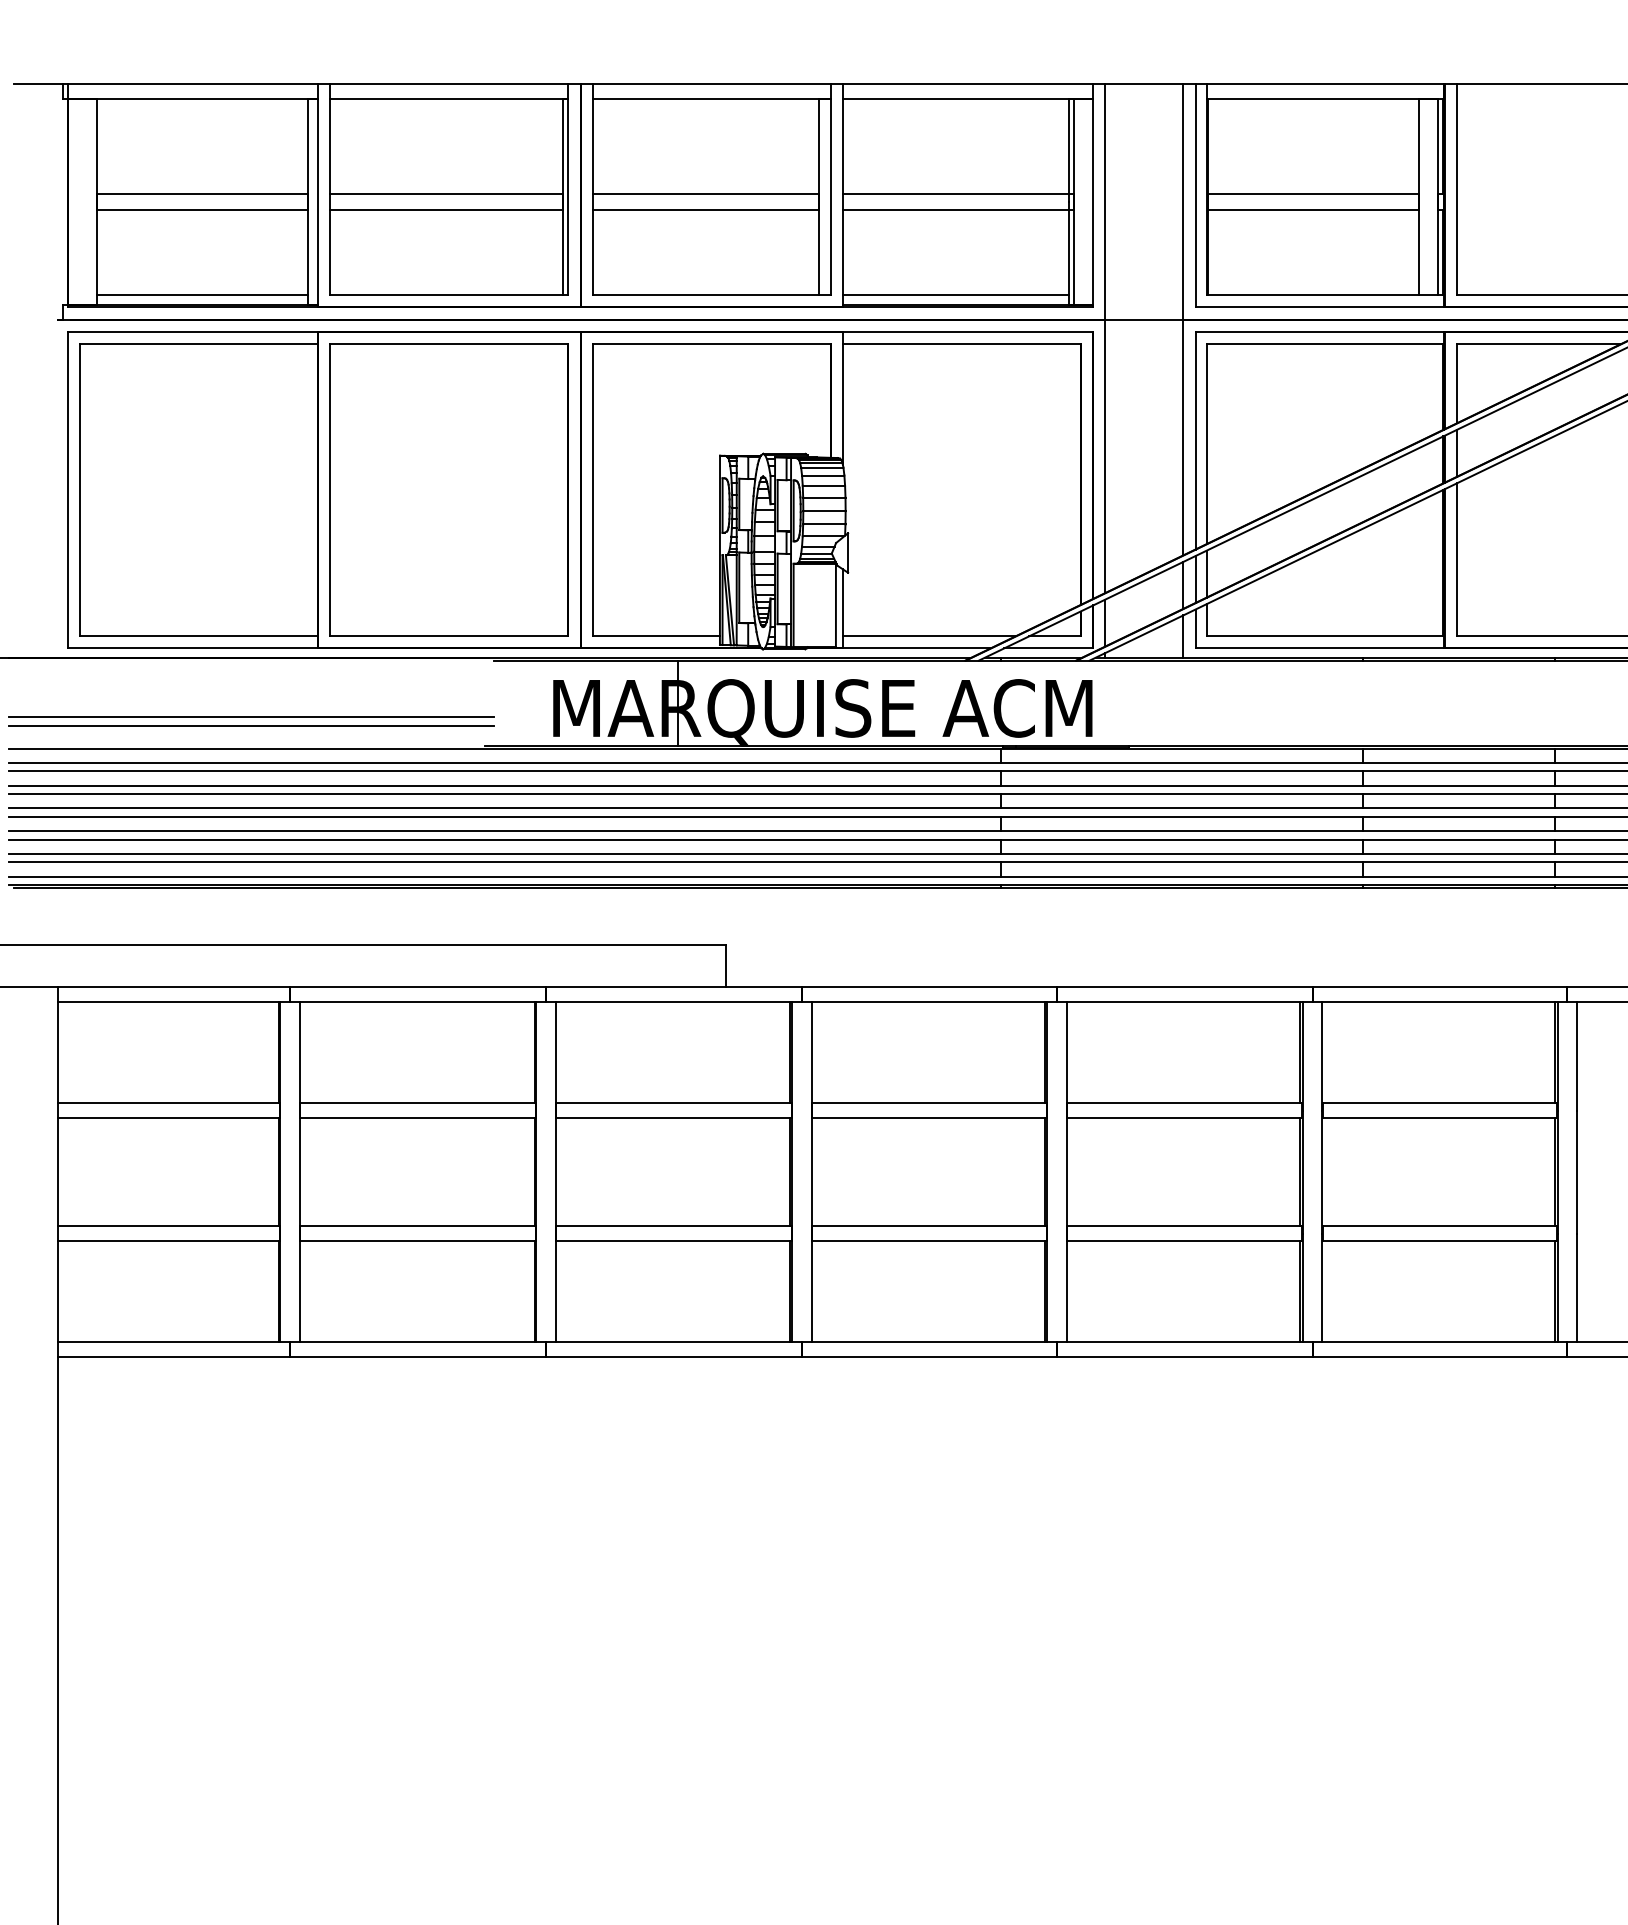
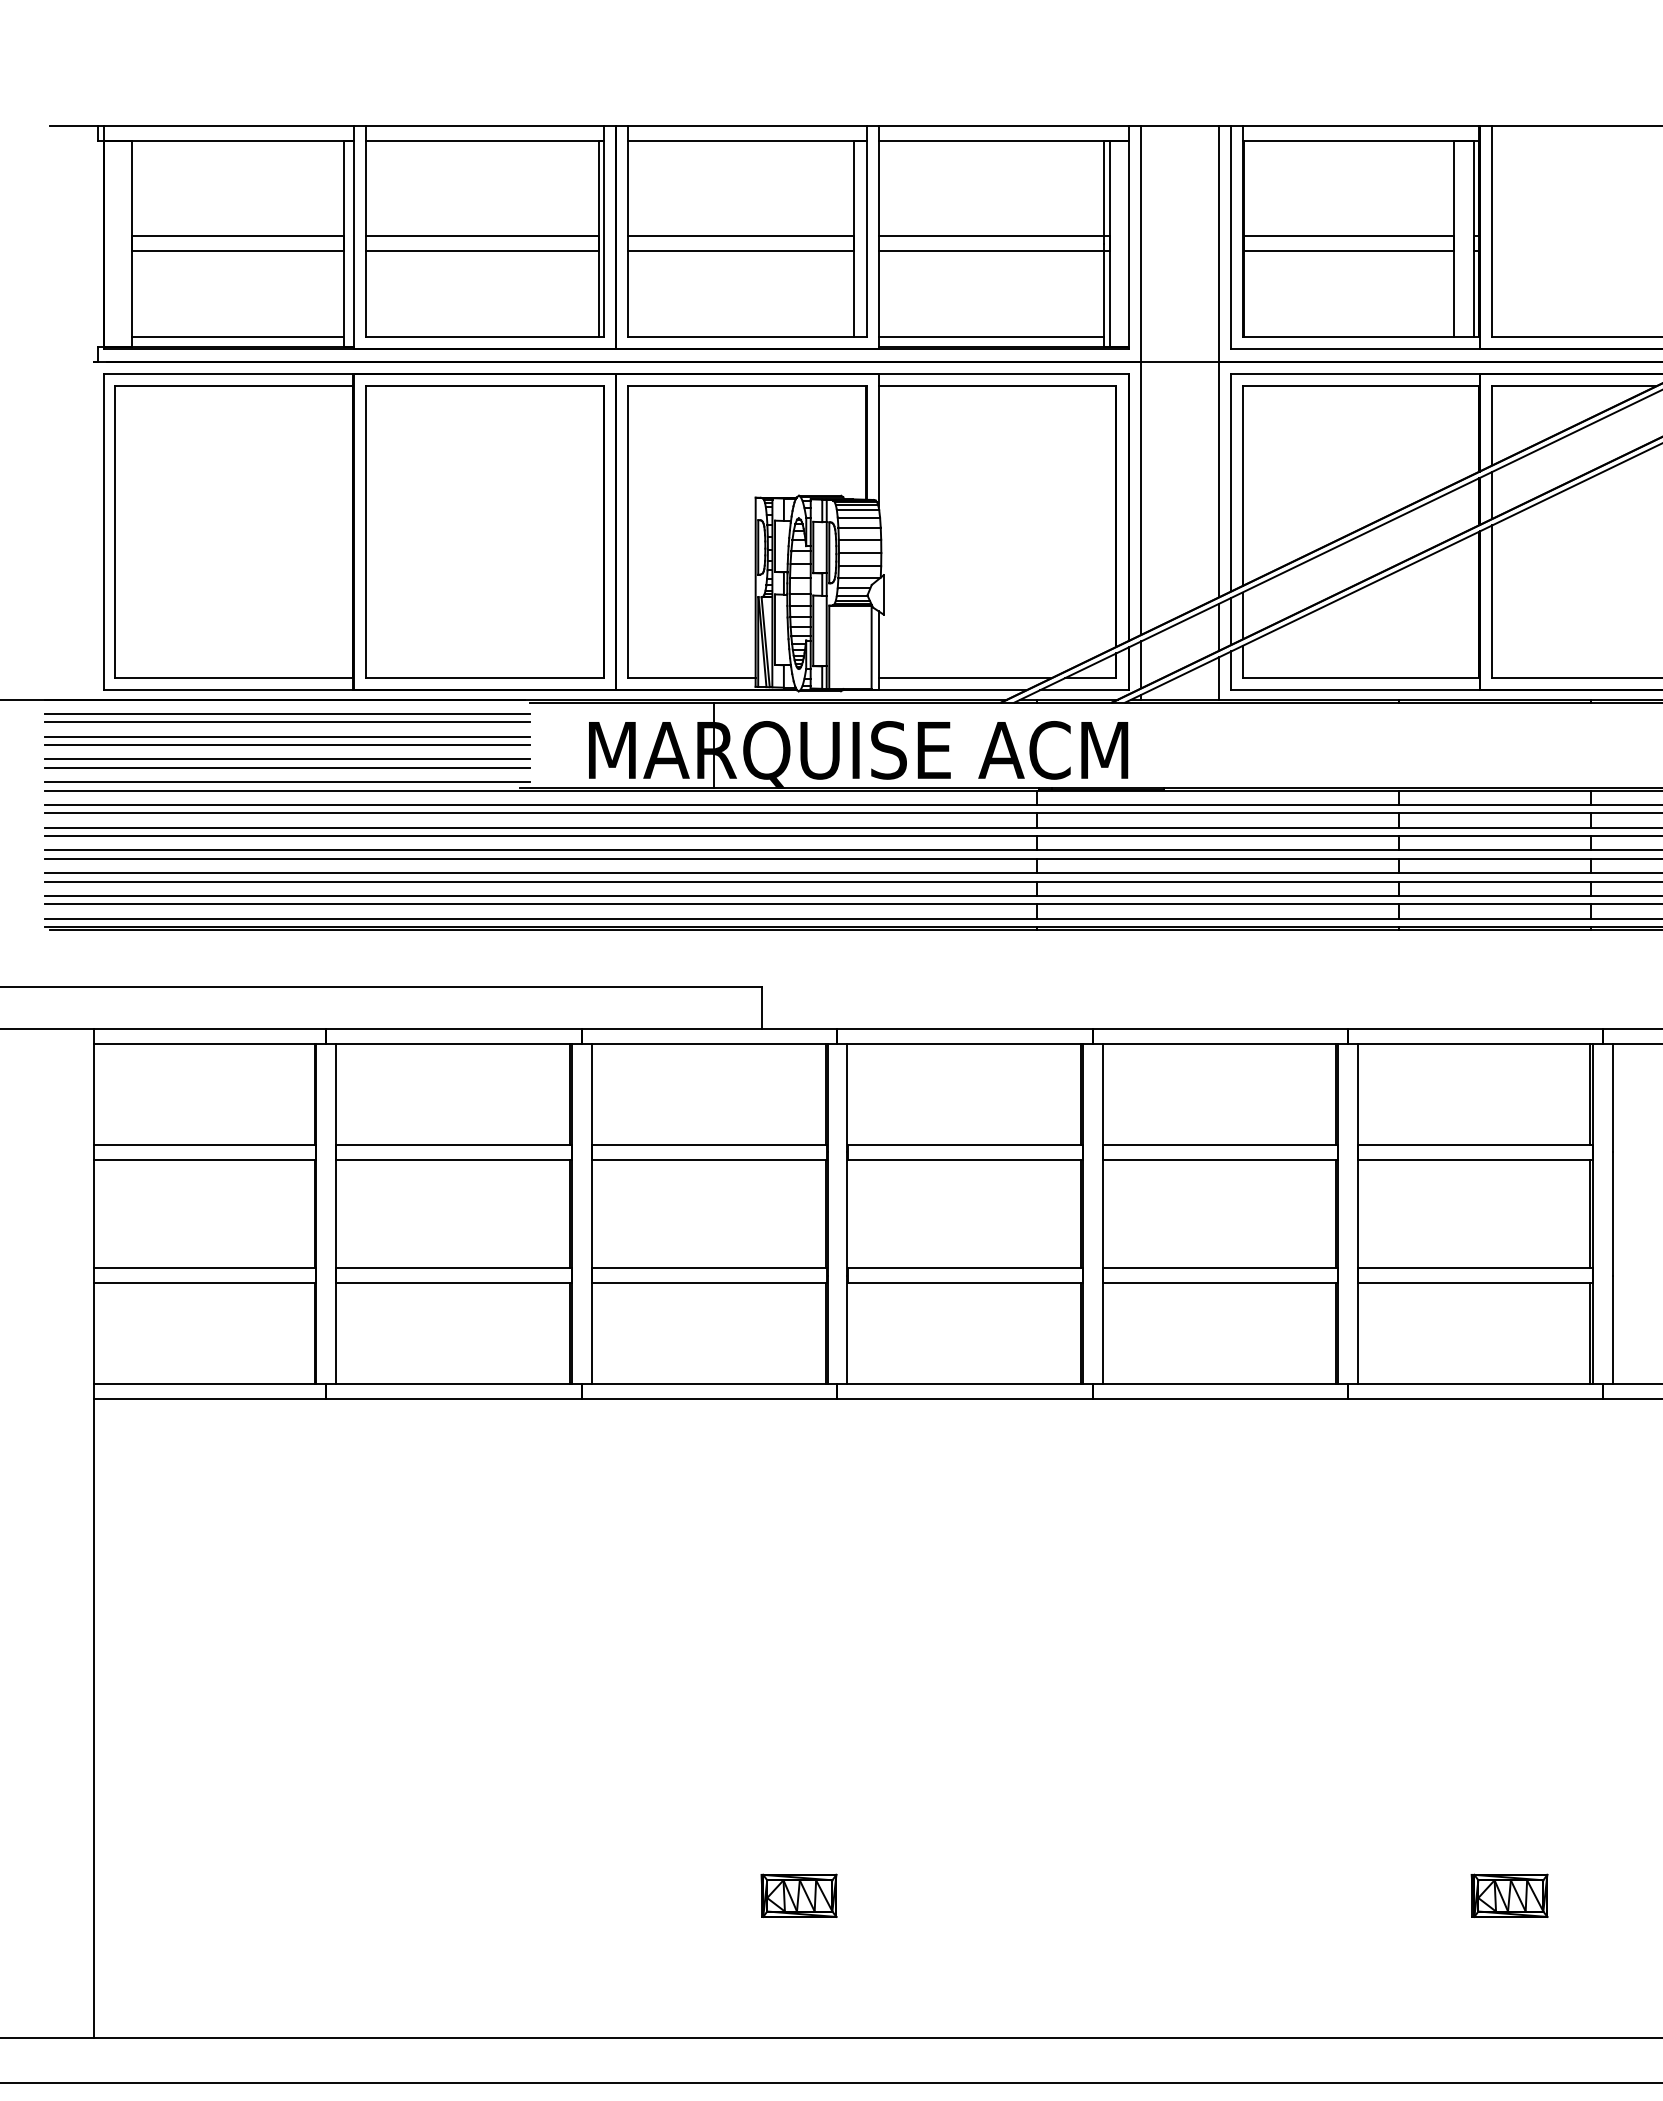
line: (250, 671) -> (286, 713), added
line: (250, 680) -> (286, 722), added
line: (250, 694) -> (286, 736), added
line: (250, 703) -> (286, 745), added
line: (250, 740) -> (286, 782), added
part: (762, 1853) -> (798, 1895), added
part: (1473, 1853) -> (1509, 1895), added

